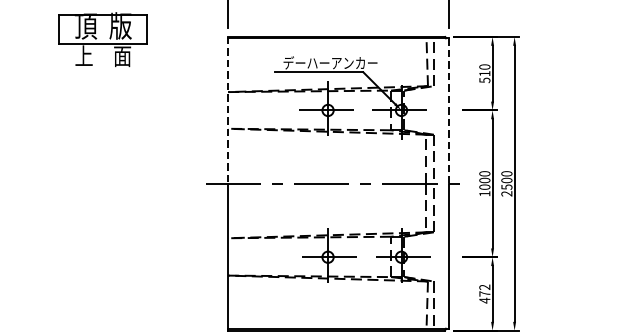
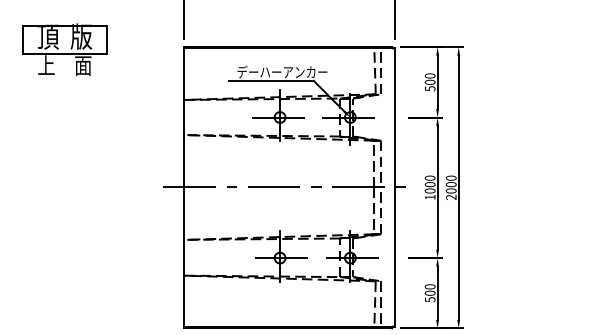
text: (484, 72) -> (429, 81), 510 -> 500
line: (228, 110) -> (184, 117), dashed -> solid
line: (448, 110) -> (395, 117), dashed -> solid
text: (507, 186) -> (451, 190), 2500 -> 2000
text: (484, 294) -> (429, 293), 472 -> 500

